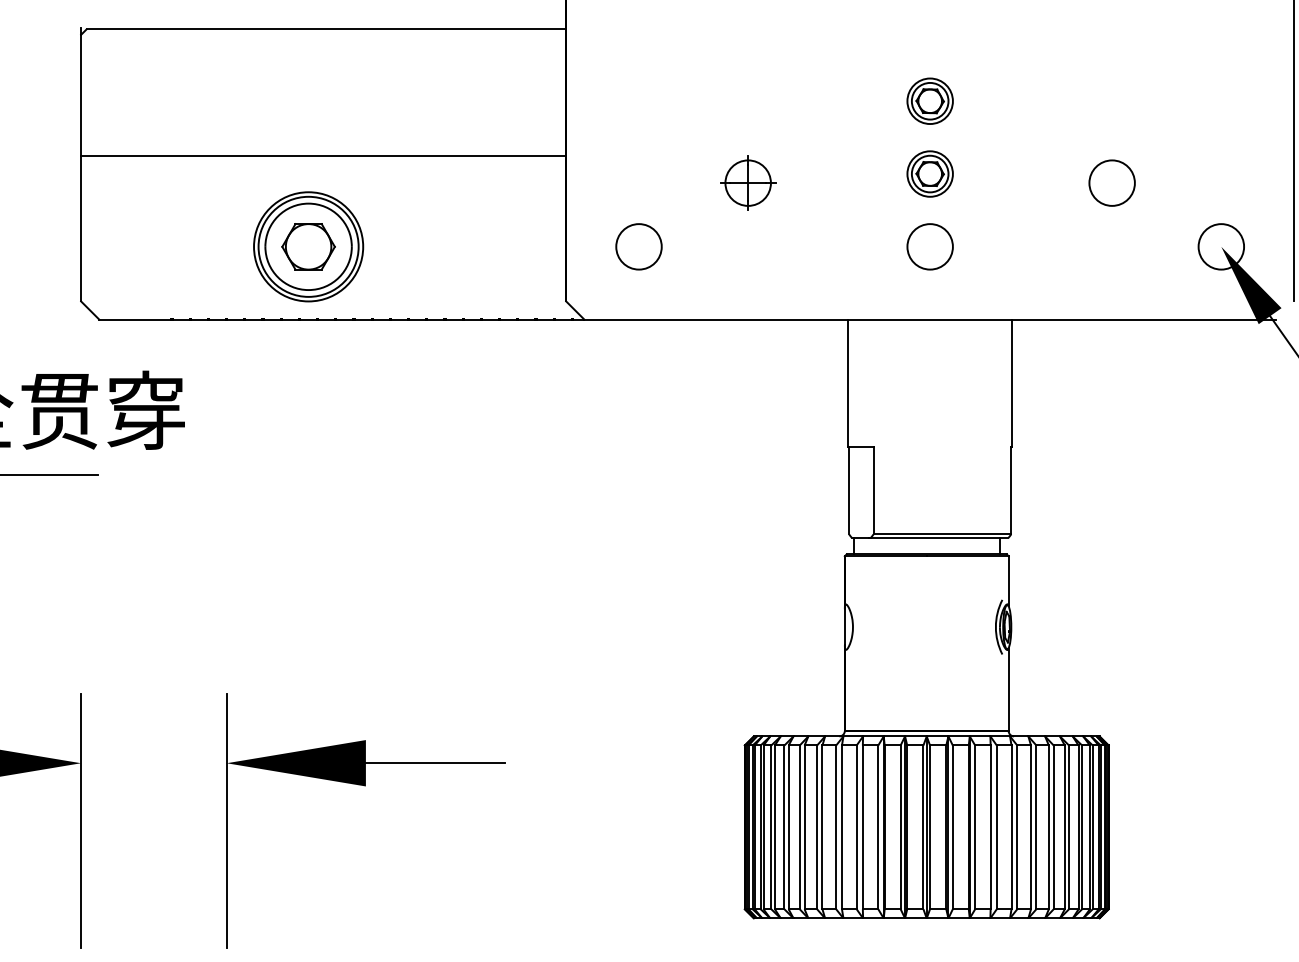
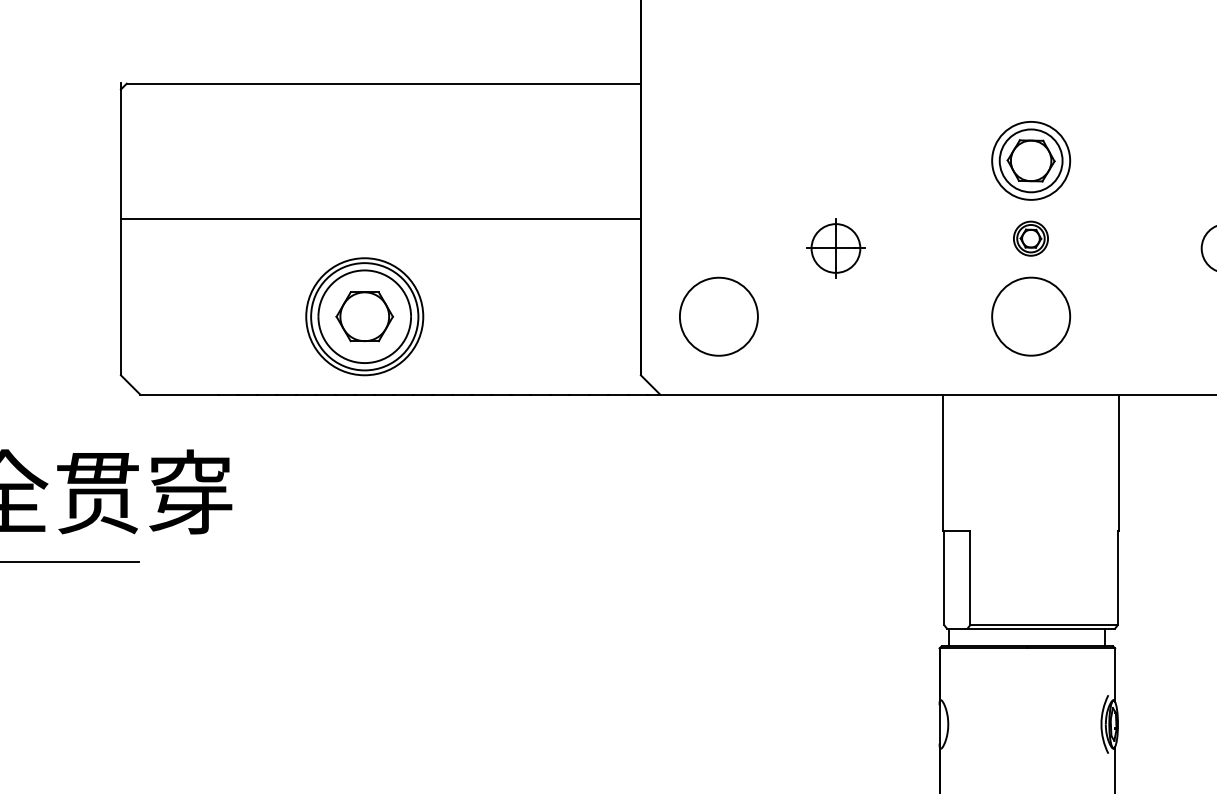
part: (929, 100) -> (1030, 159), size x1.6
part: (929, 173) -> (1030, 238), size x0.7
circle: (638, 246) -> (718, 316), size x1.6
circle: (929, 246) -> (1030, 316), size x1.6

